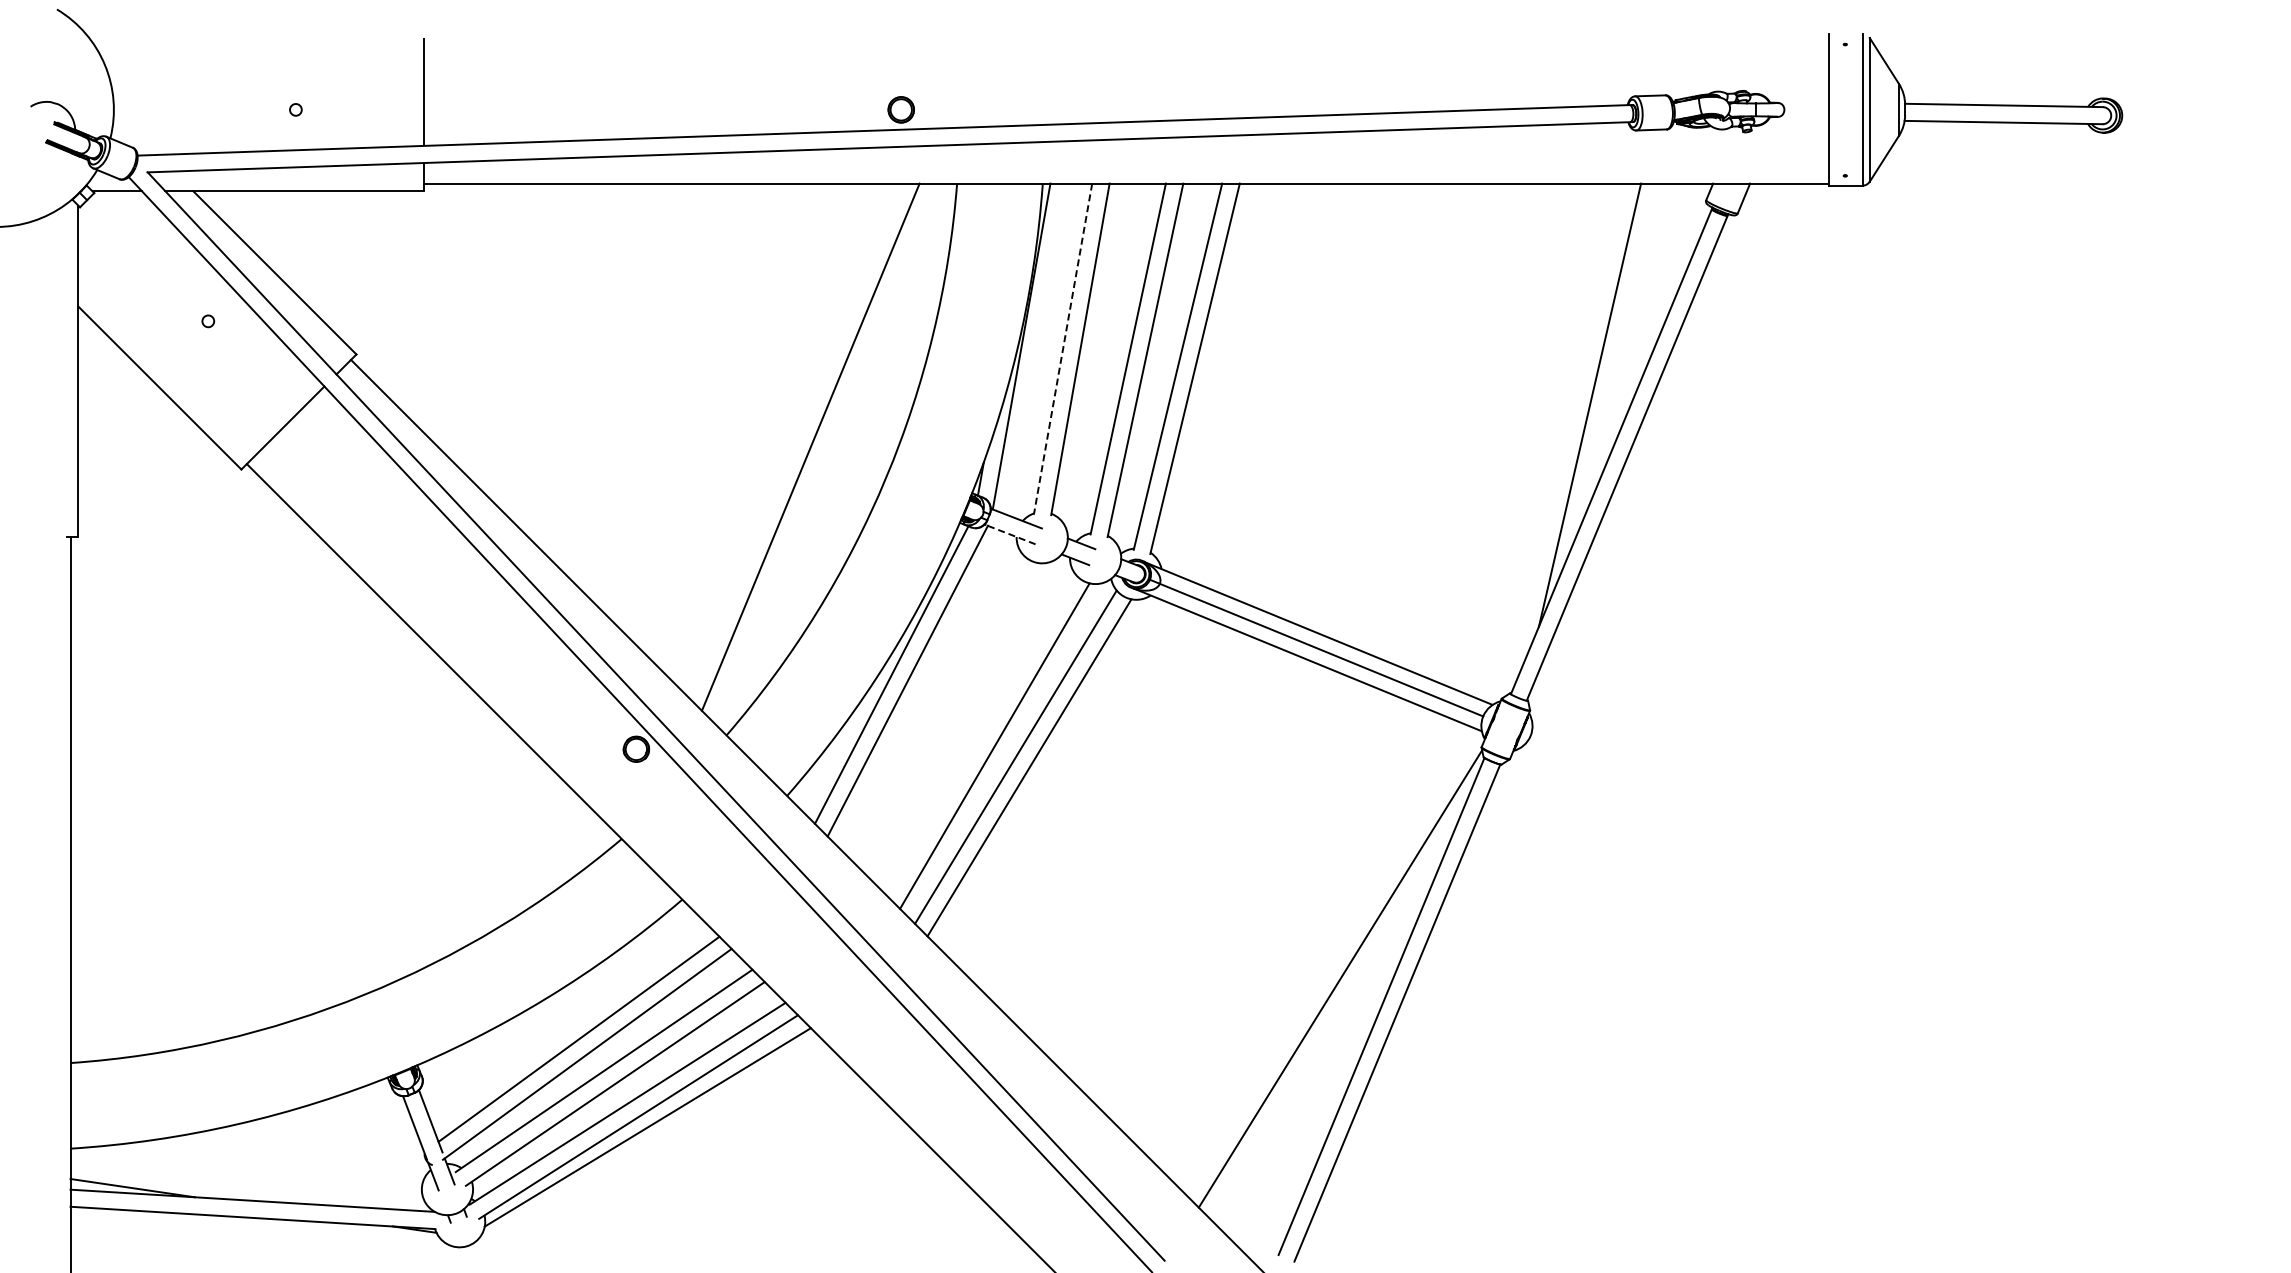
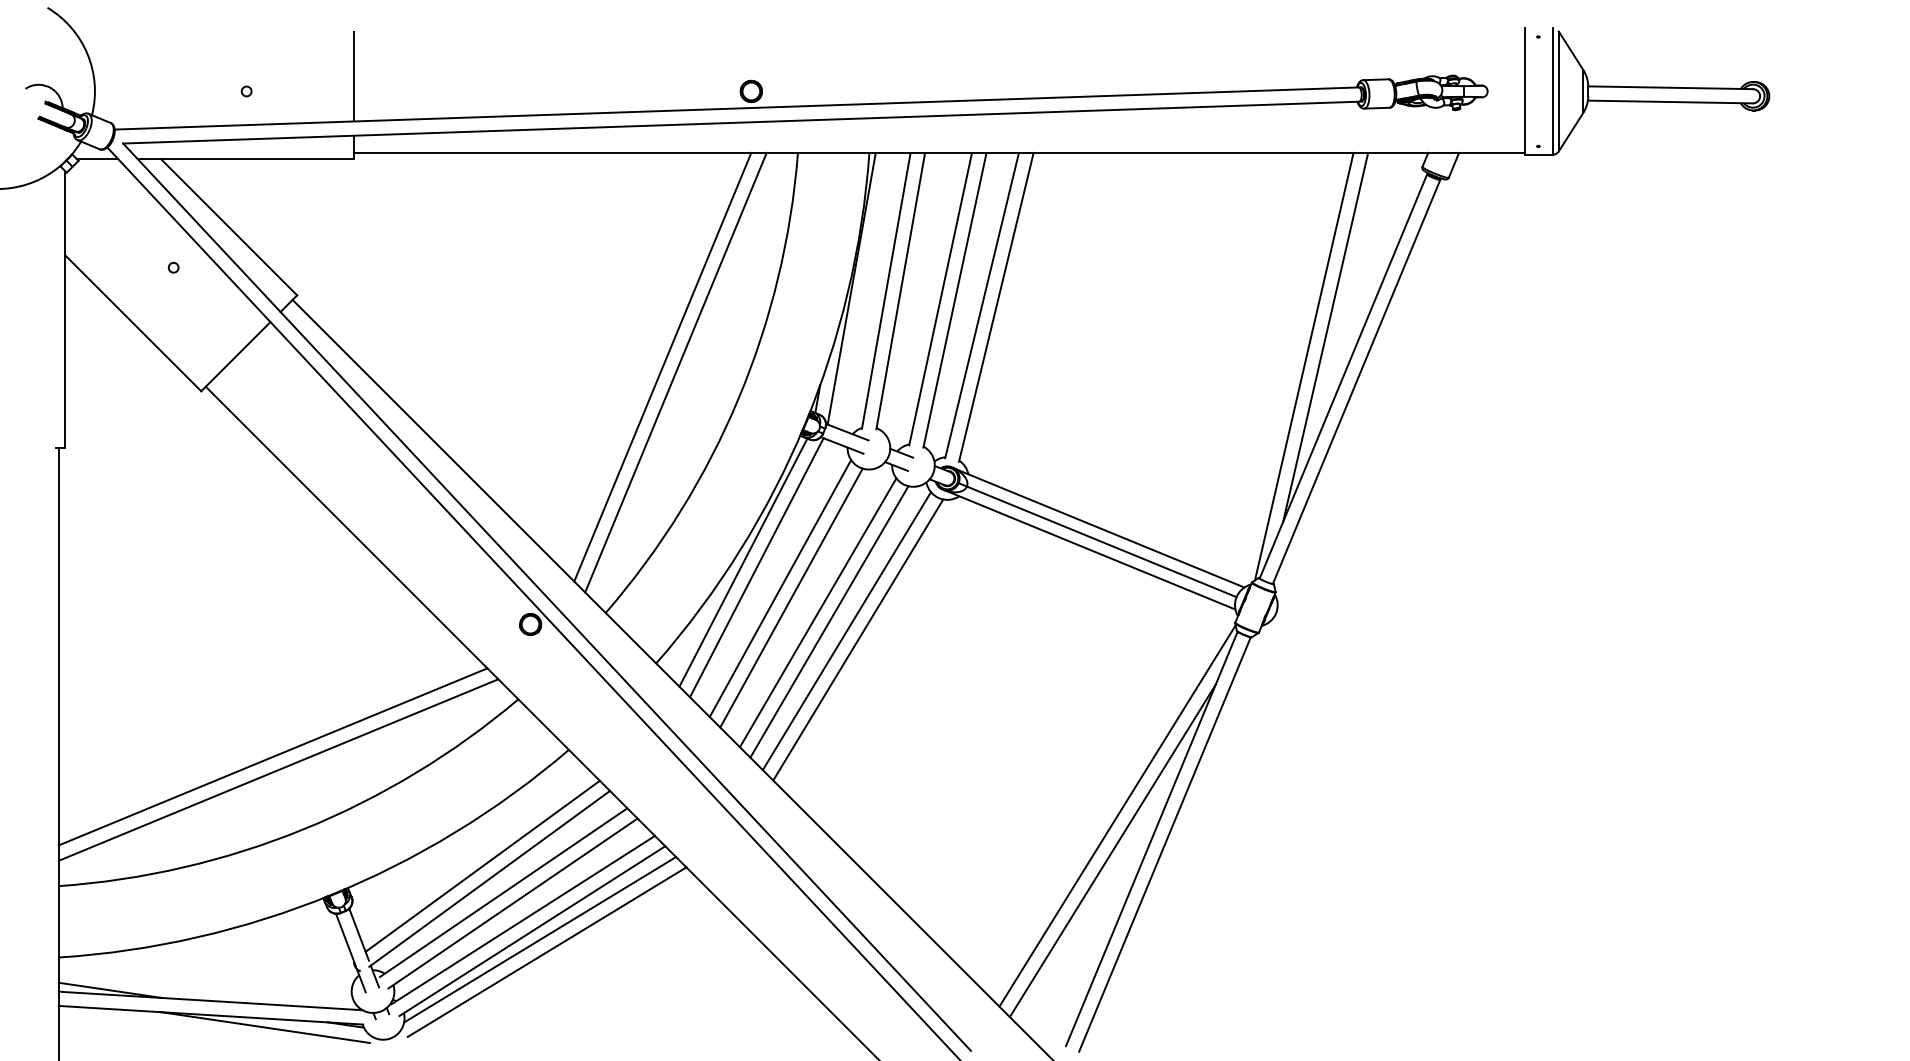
line: (1062, 349) -> (885, 291), dashed -> solid
line: (1564, 439) -> (1304, 366), added
line: (794, 440) -> (662, 367), added
line: (1011, 535) -> (843, 446), dashed -> solid
line: (935, 705) -> (779, 588), added
line: (948, 717) -> (790, 598), added
line: (981, 734) -> (818, 612), added
line: (327, 907) -> (273, 756), added
line: (333, 923) -> (278, 769), added
line: (1334, 1020) -> (1112, 850), added
line: (656, 1141) -> (547, 951), added
line: (318, 1232) -> (265, 1027), added

